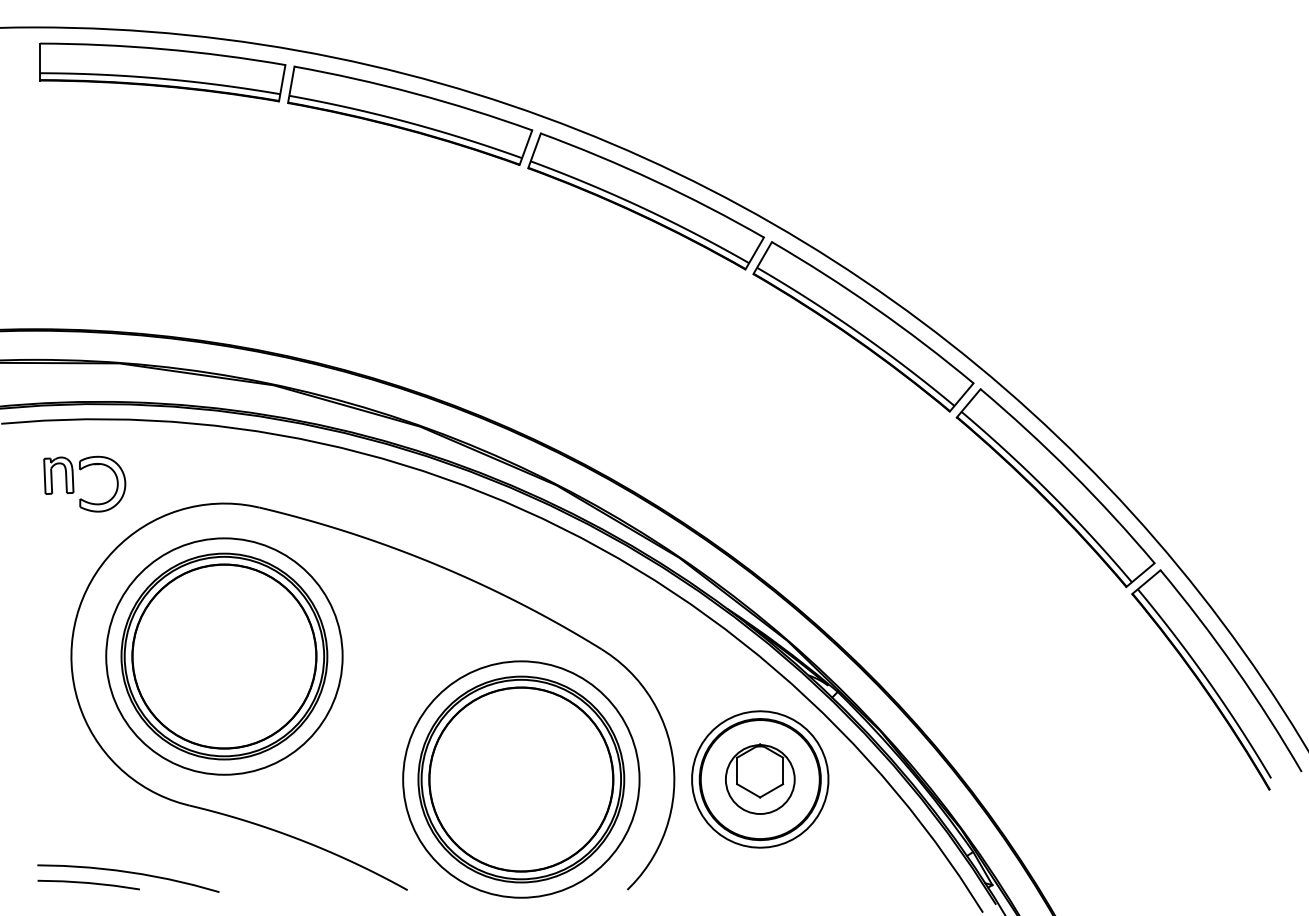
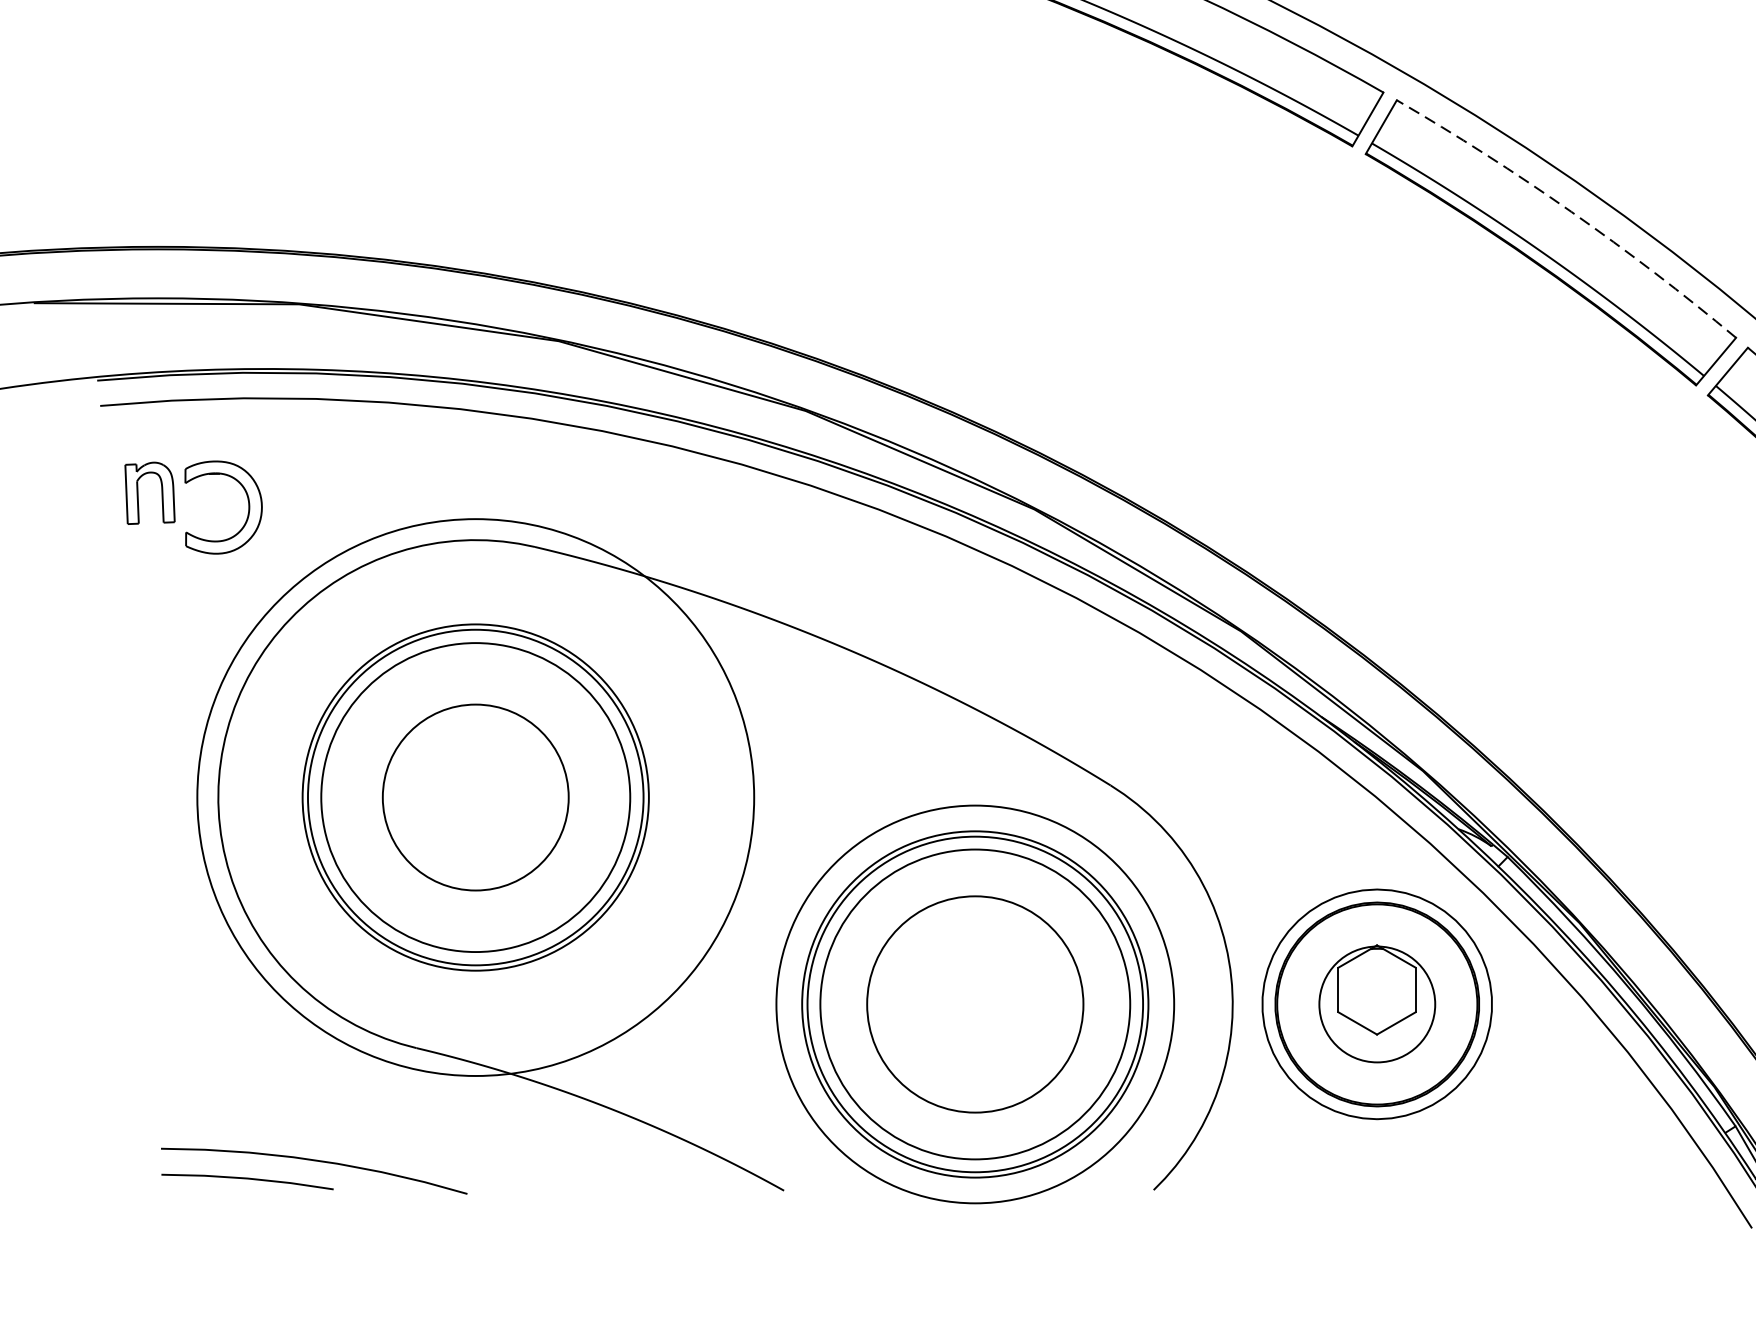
arc: (875, 308) -> (1571, 211), solid -> dashed
part: (74, 484) -> (176, 508), moved
circle: (224, 656) -> (475, 797), size x0.6
circle: (224, 656) -> (475, 797), size x1.4
circle: (521, 779) -> (975, 1004), size x0.7

